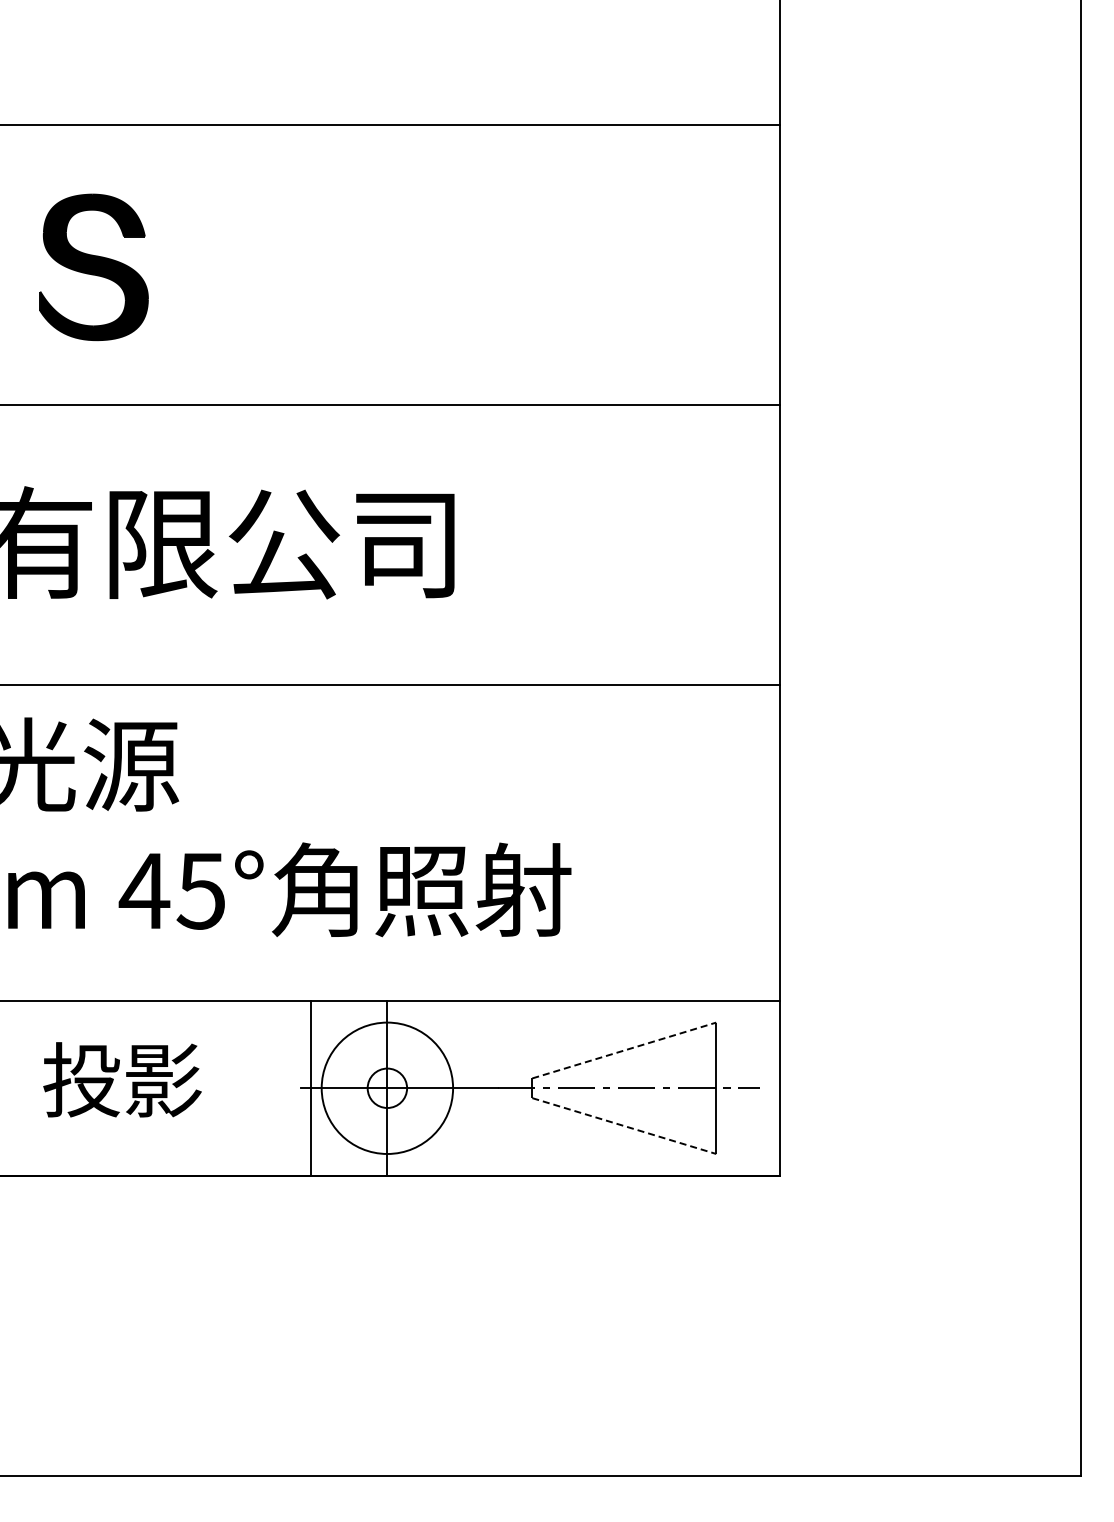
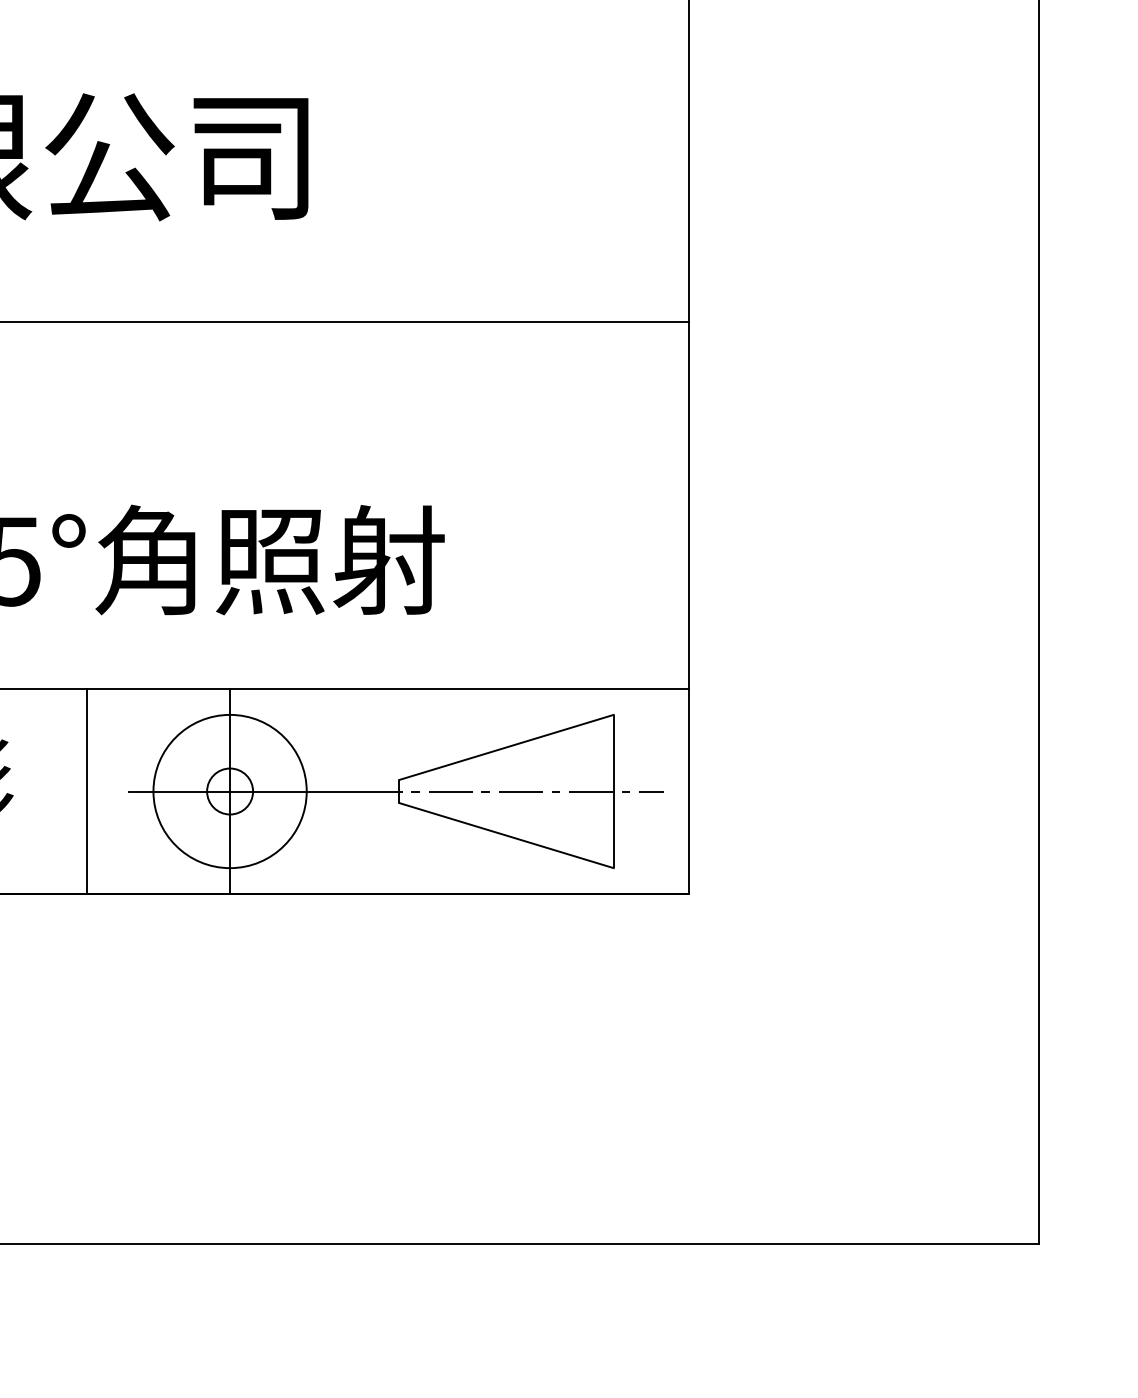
line: (624, 1050) -> (506, 747), dashed -> solid
line: (311, 1088) -> (86, 791), moved
line: (624, 1126) -> (506, 836), dashed -> solid

